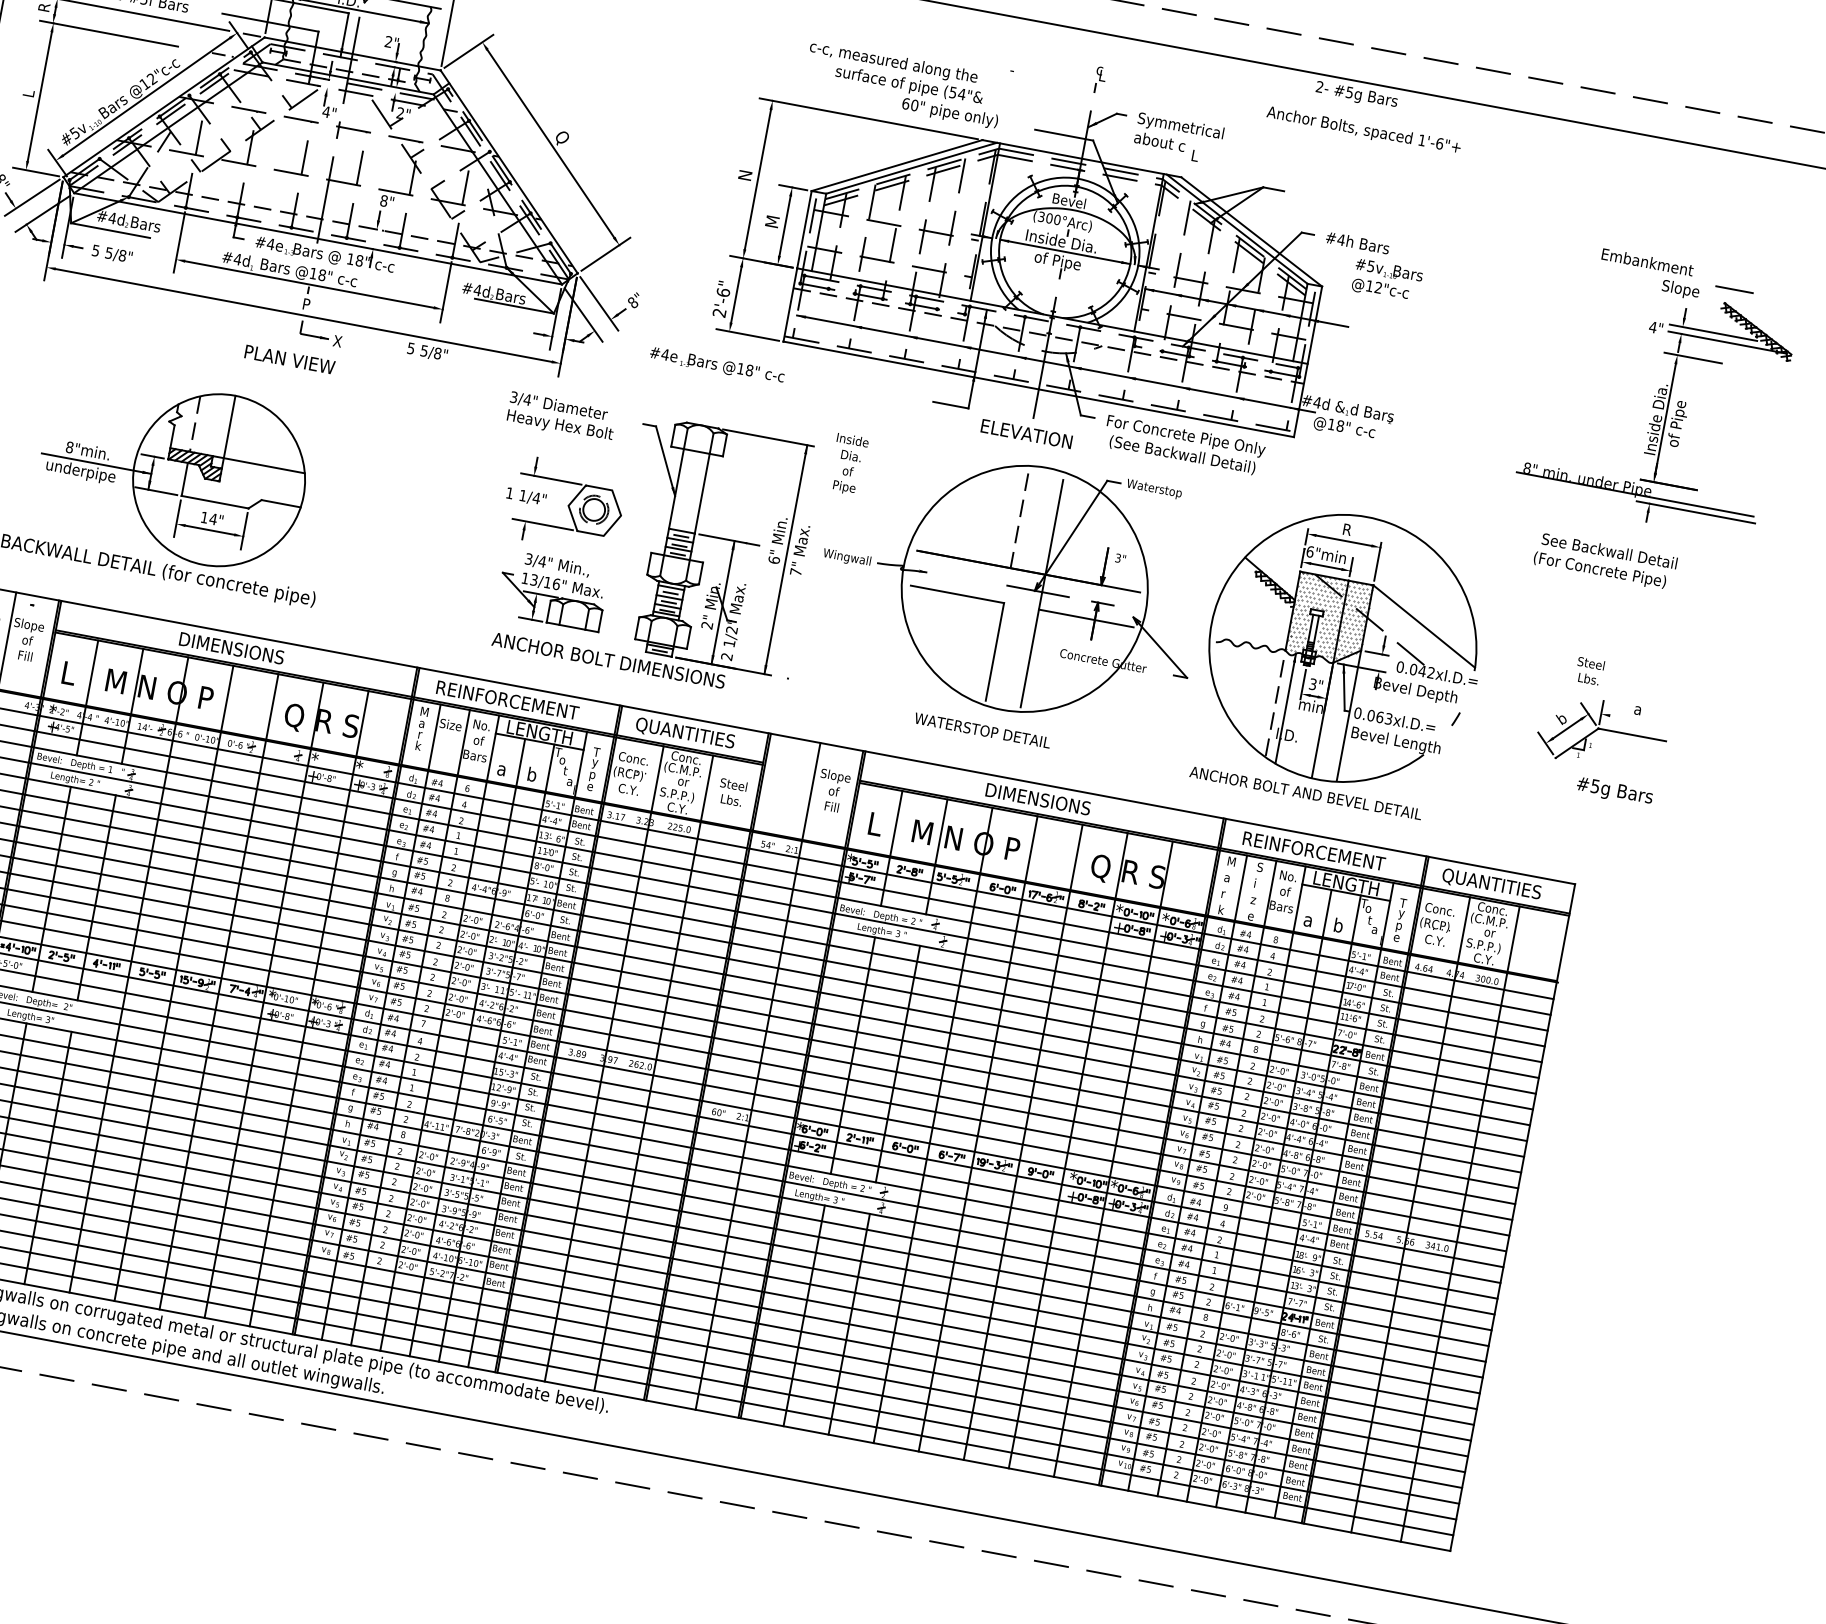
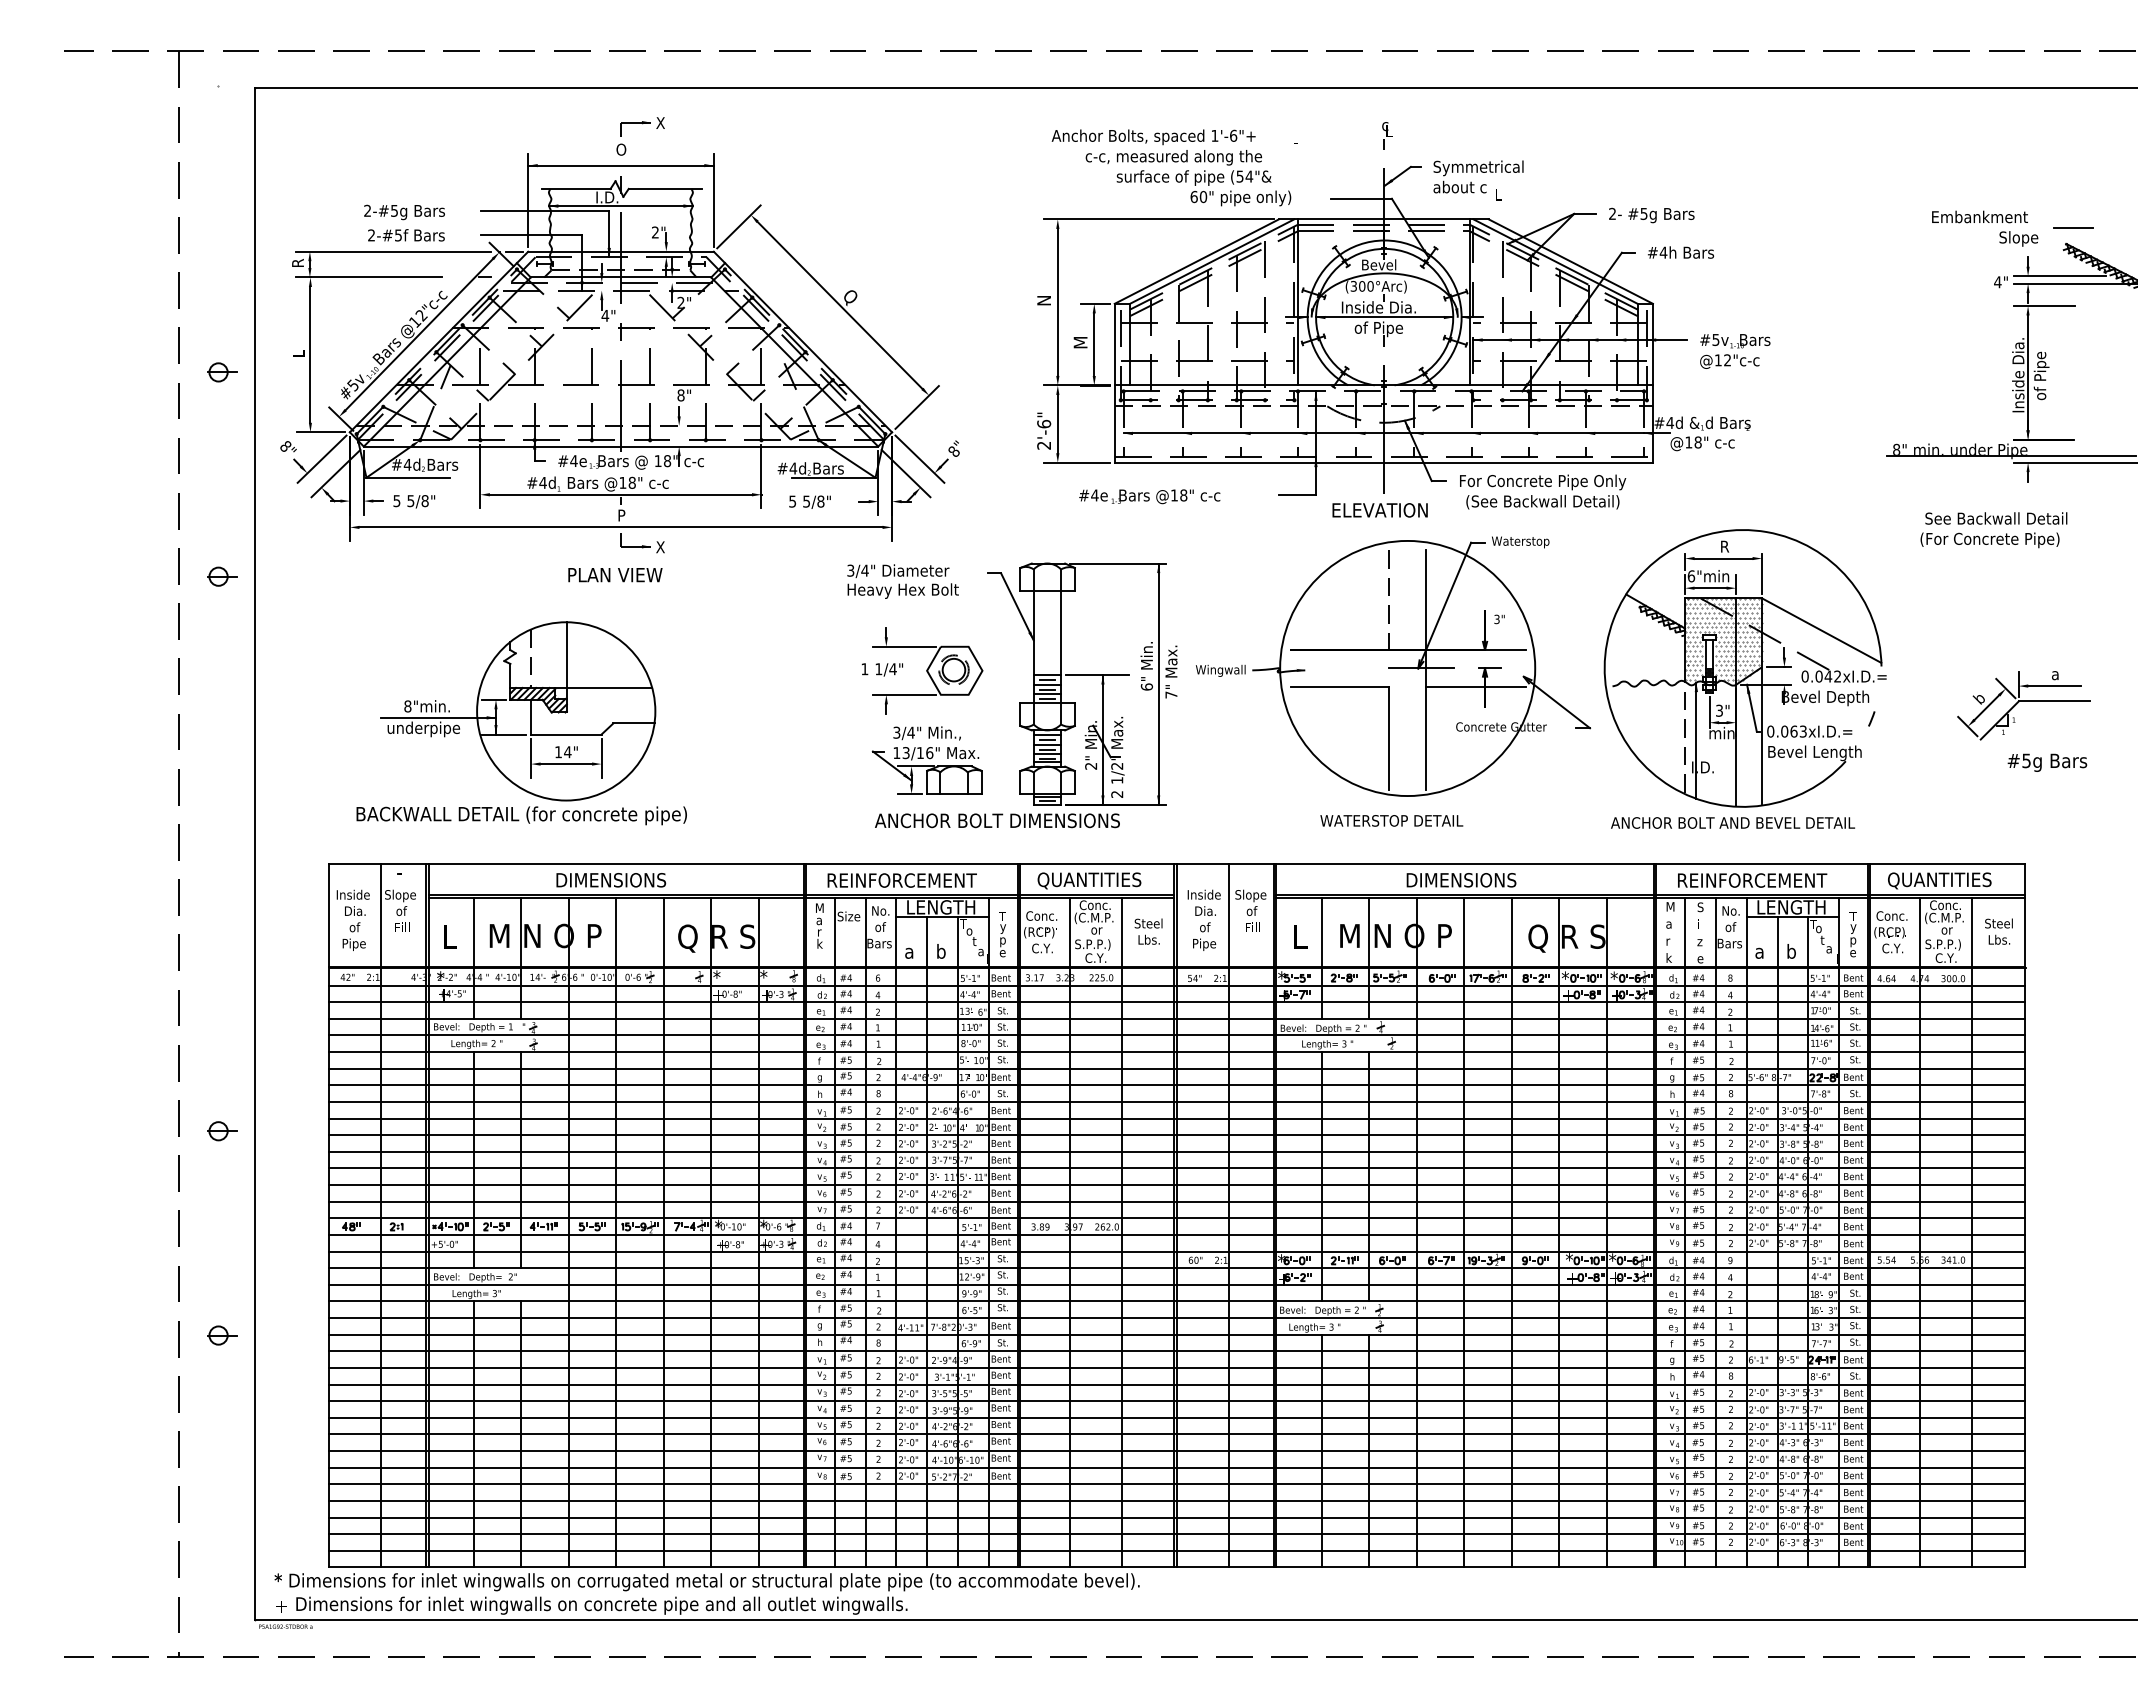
text: (1356, 95) -> (1651, 215), moved
text: (1363, 131) -> (1153, 137), moved
text: (1387, 280) -> (1735, 351), moved
text: (427, 351) -> (809, 501), moved
text: (716, 365) -> (1149, 496), moved
text: (847, 463) -> (1203, 919), moved
text: (1589, 671) -> (1998, 931), moved
line: (1635, 720) -> (2054, 686), added

